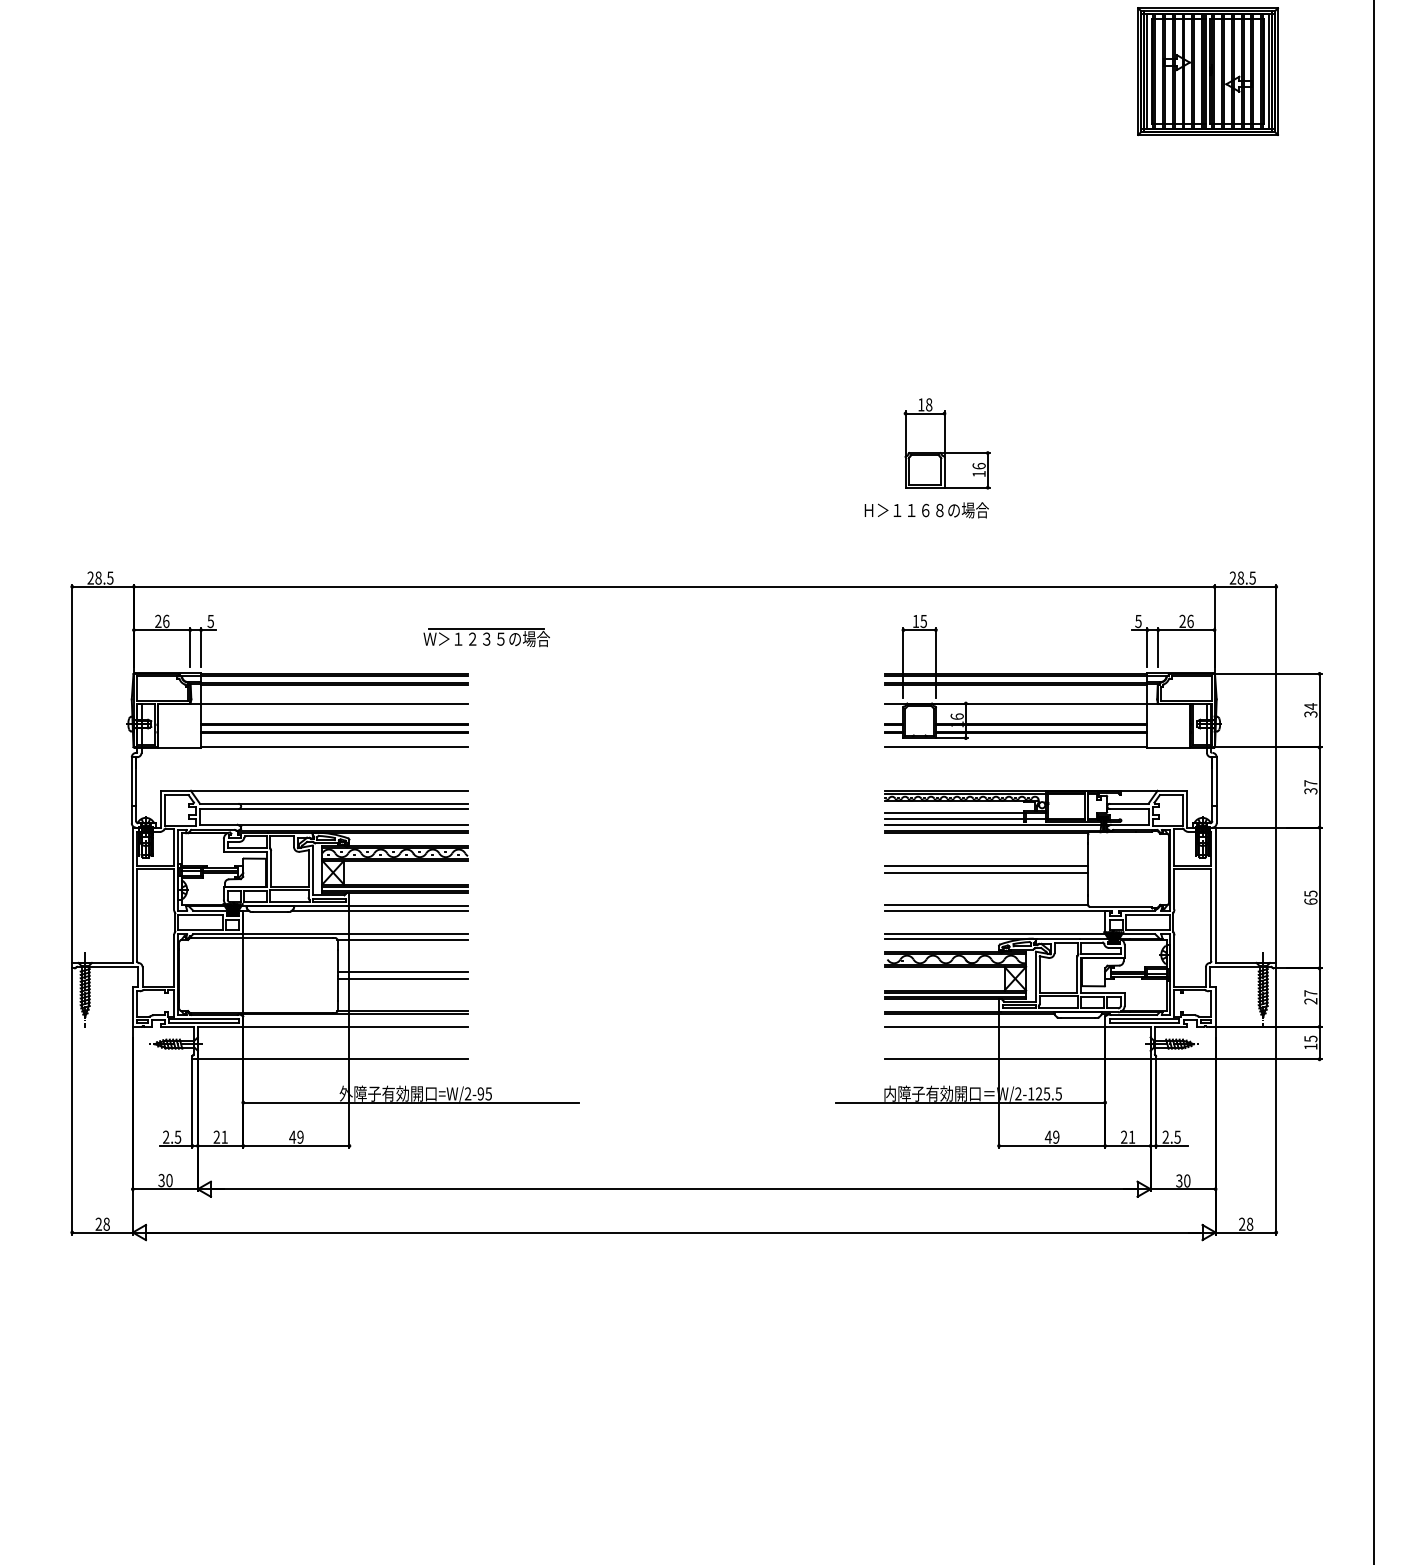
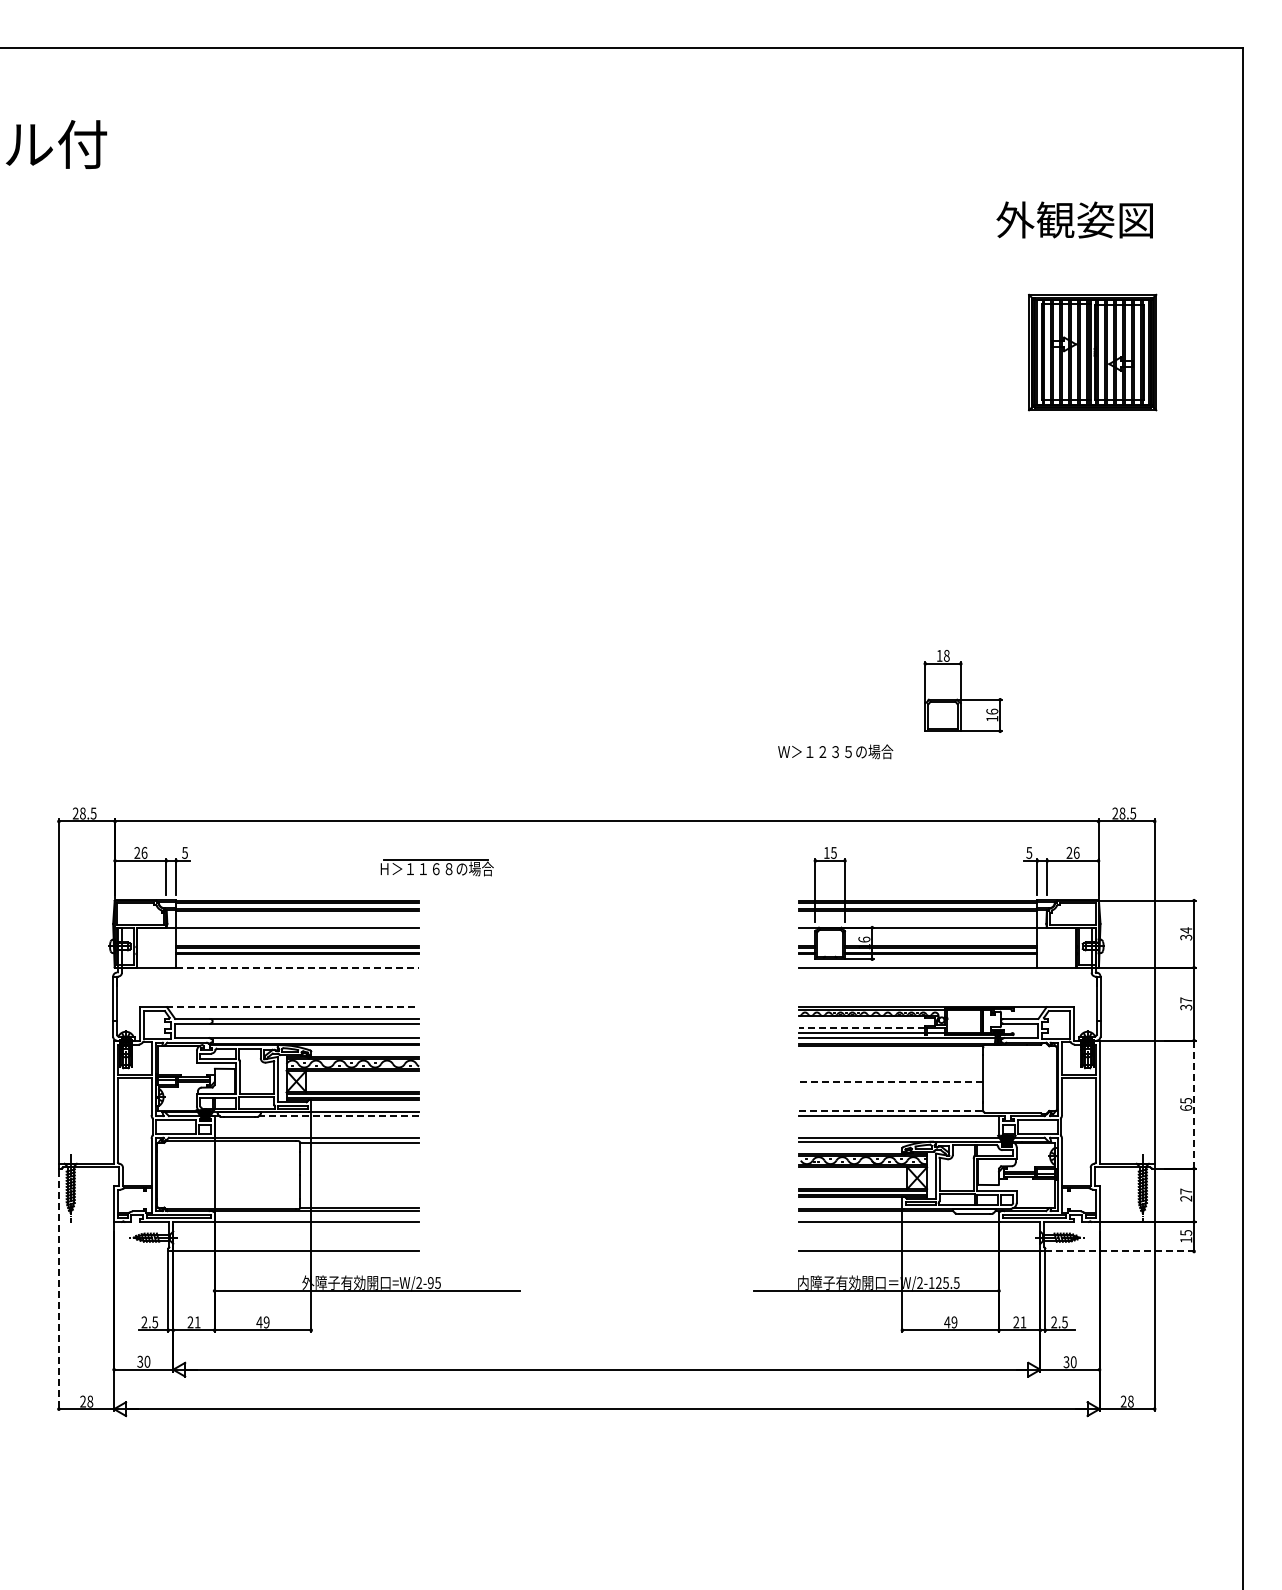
part: (946, 444) -> (962, 691), moved
text: (902, 509) -> (814, 751), Ｈ＞１１６８の場合 -> Ｗ＞１２３５の場合
text: (464, 639) -> (415, 869), Ｗ＞１２３５の場合 -> Ｈ＞１１６８の場合
line: (335, 747) -> (298, 967), solid -> dashed
line: (329, 791) -> (293, 1007), solid -> dashed
line: (954, 813) -> (861, 1027), solid -> dashed
line: (985, 865) -> (890, 1075), removed
line: (985, 873) -> (890, 1082), solid -> dashed
line: (1319, 898) -> (1194, 1105), solid -> dashed
line: (987, 905) -> (891, 1111), solid -> dashed
line: (379, 910) -> (338, 1116), solid -> dashed
line: (402, 971) -> (359, 1171), removed
line: (402, 979) -> (359, 1178), removed
line: (1238, 1059) -> (1120, 1251), solid -> dashed
line: (71, 1102) -> (58, 1290), solid -> dashed

